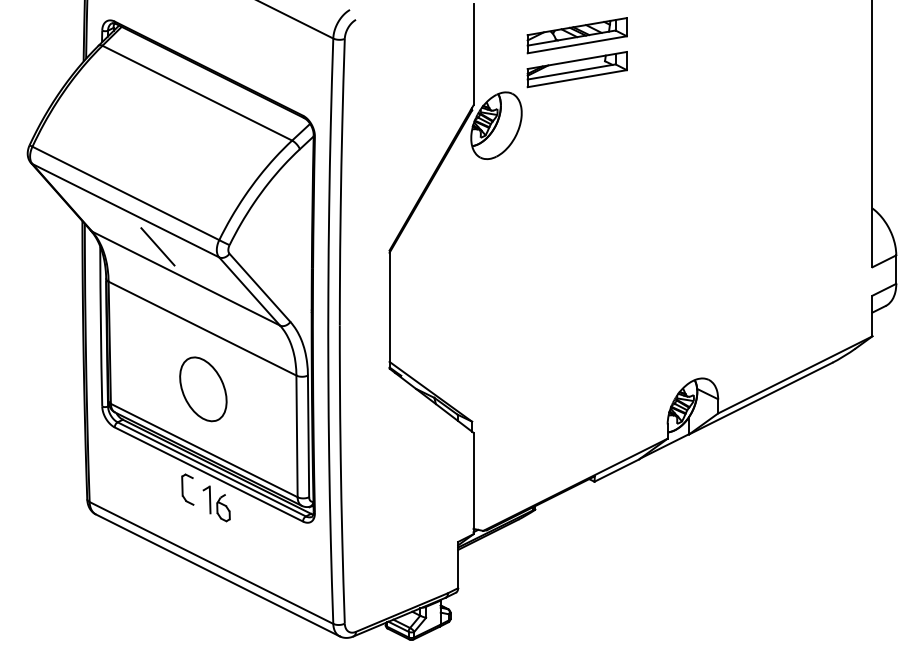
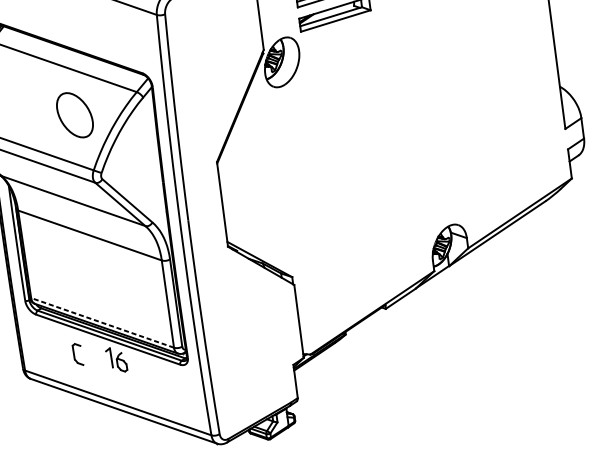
line: (157, 246) -> (49, 180), removed
part: (203, 389) -> (75, 115), moved
line: (203, 450) -> (102, 322), solid -> dashed
part: (187, 489) -> (77, 354), moved

